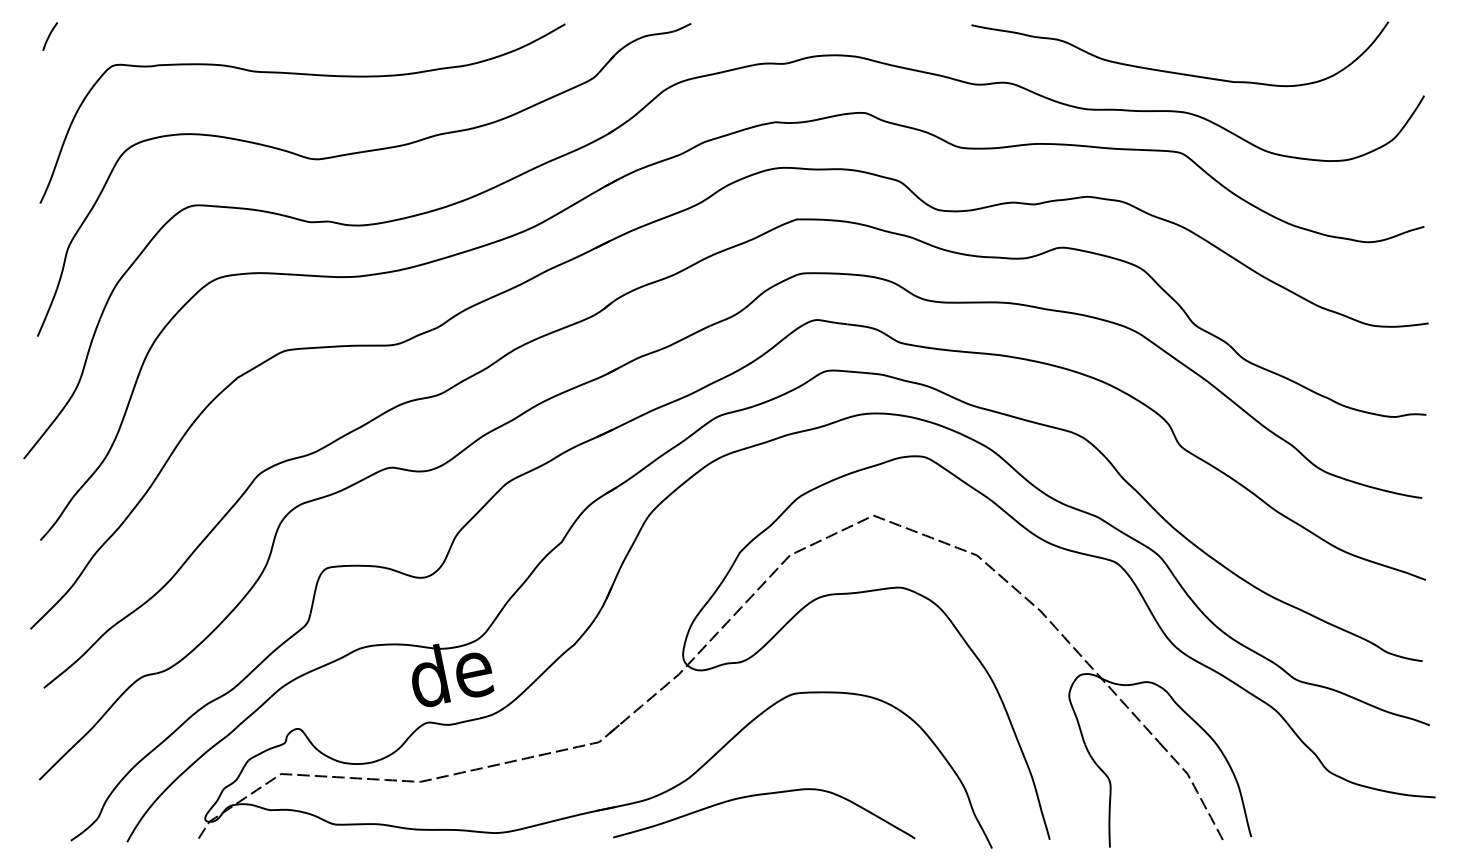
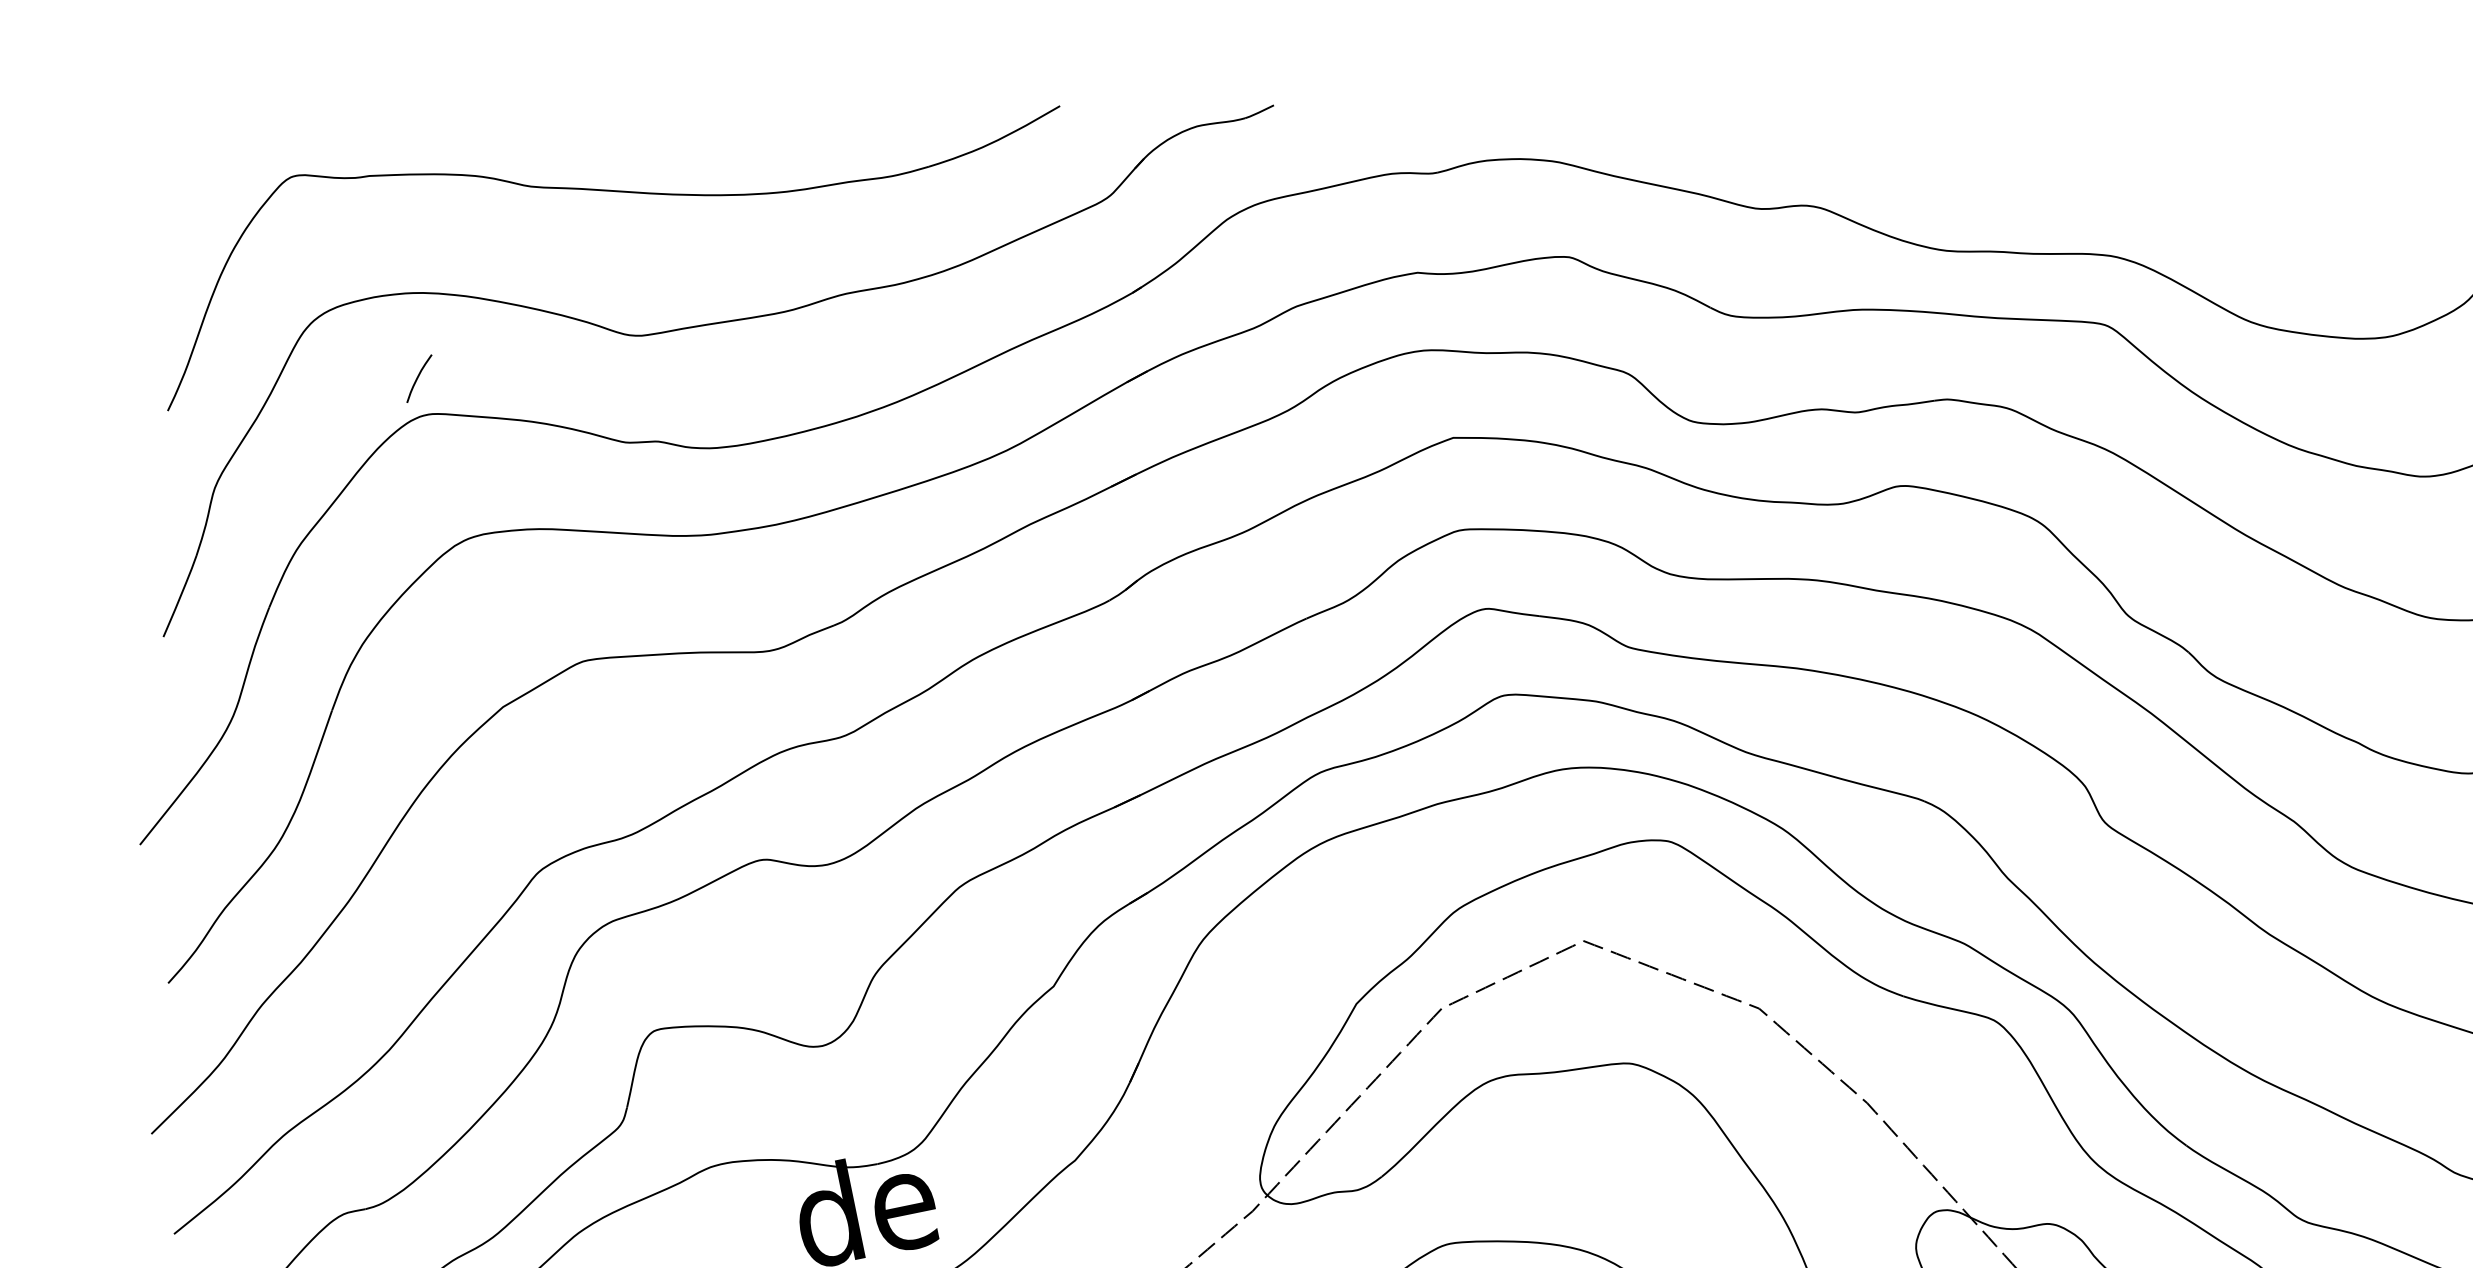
curve: (50, 35) -> (419, 376), moved
curve: (1179, 72) -> (2103, 188), removed

